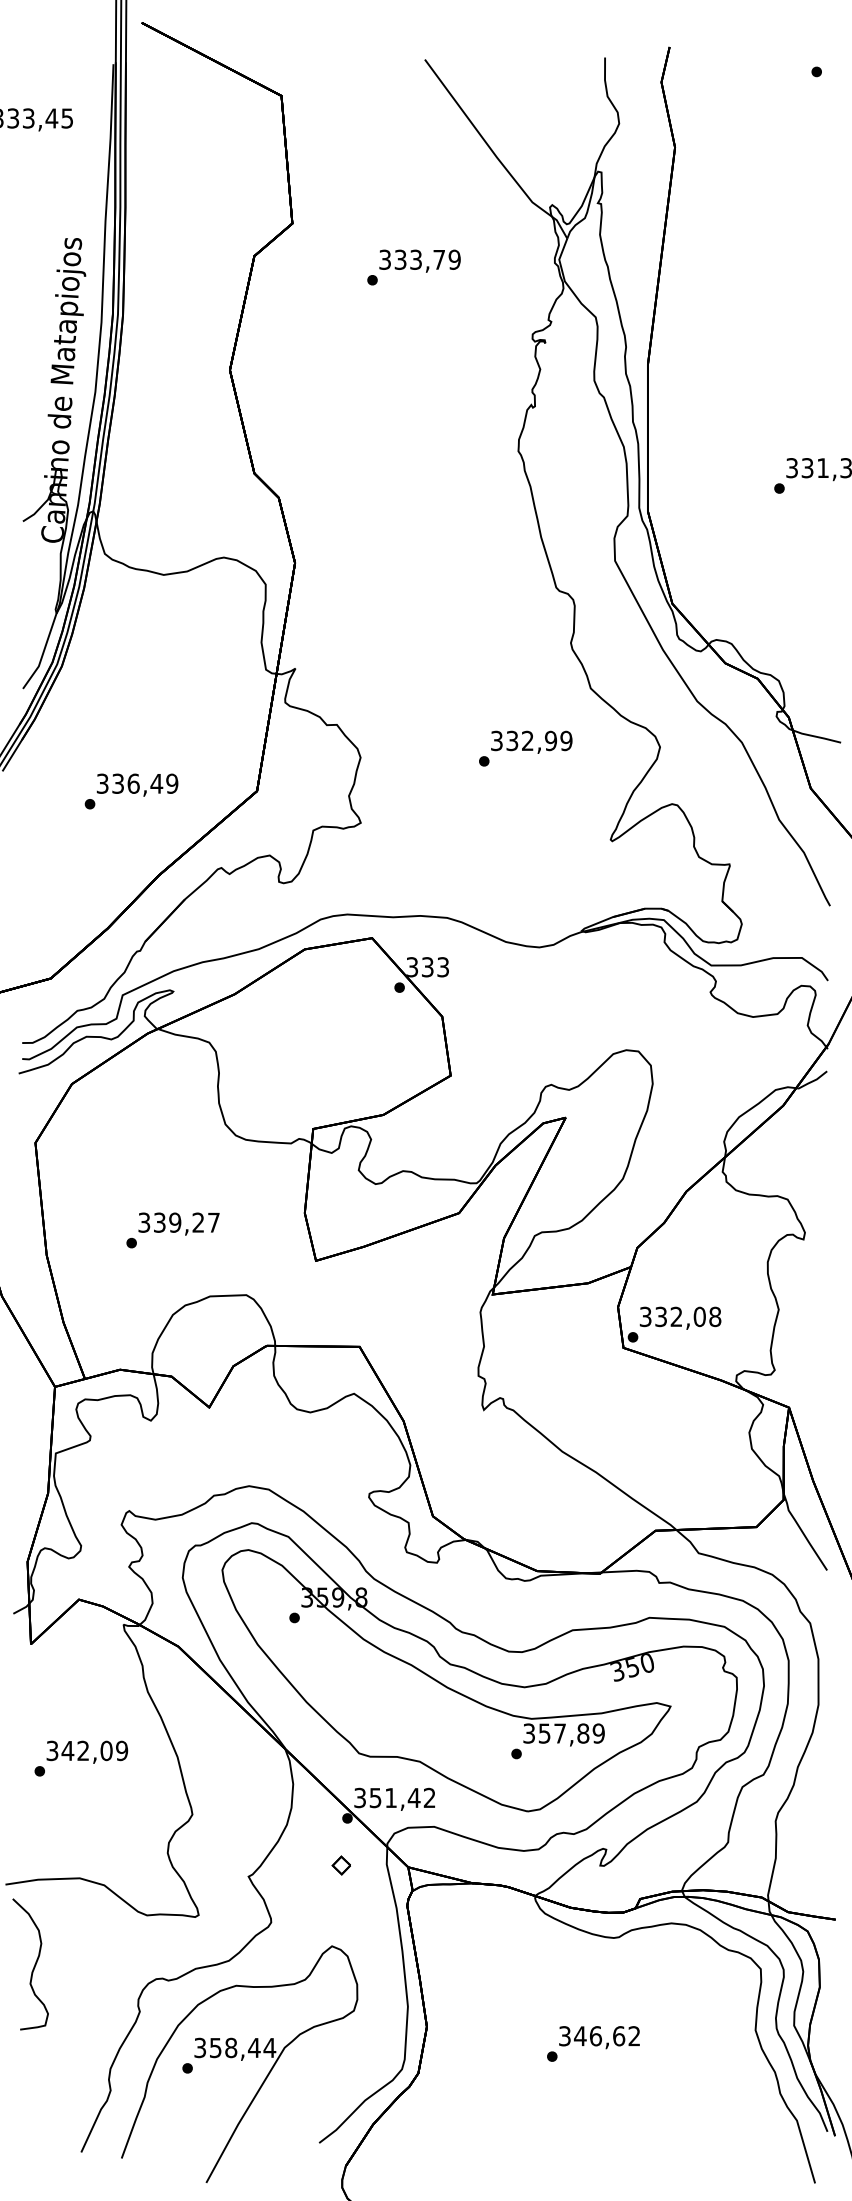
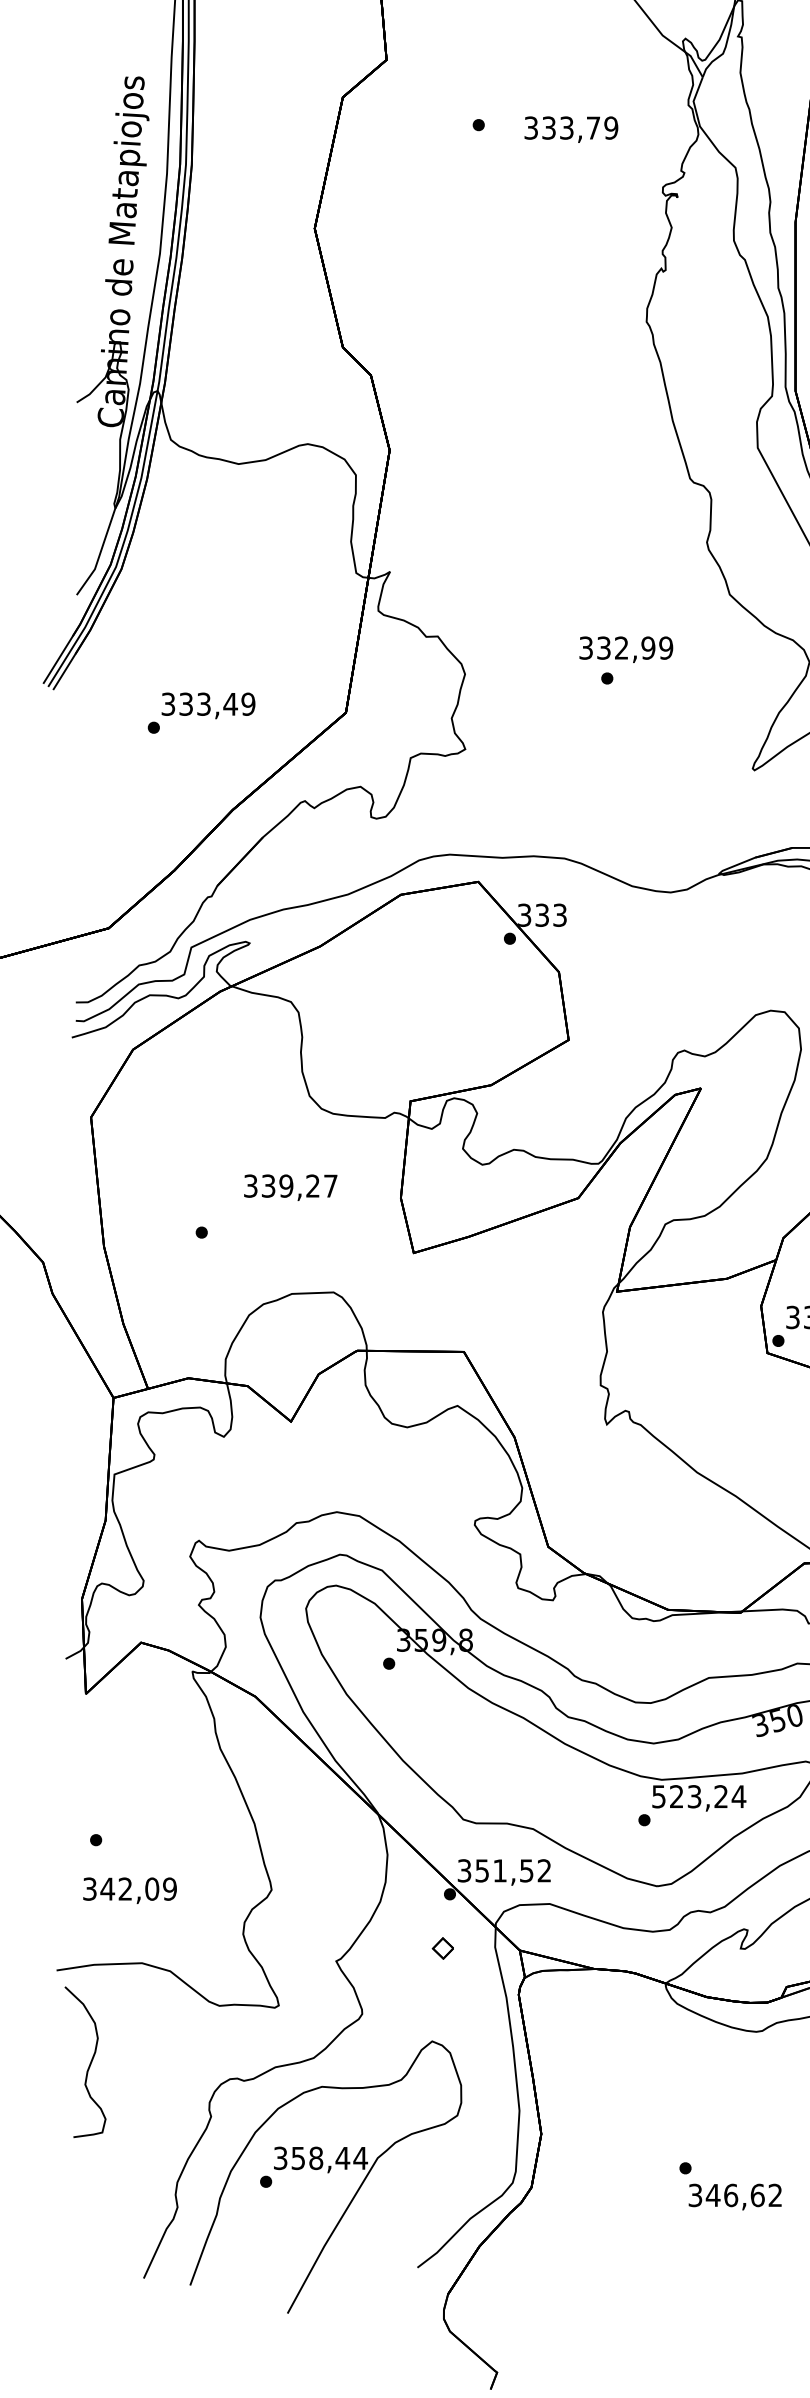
text: (419, 260) -> (570, 128), moved
text: (531, 741) -> (625, 648), moved
text: (133, 783) -> (203, 703), 336,49 -> 333,49
text: (178, 1223) -> (290, 1187), moved
text: (564, 1733) -> (699, 1796), 357,89 -> 523,24
text: (87, 1751) -> (130, 1889), moved
text: (413, 1798) -> (525, 1871), 351,42 -> 351,52
text: (599, 2037) -> (735, 2196), moved

